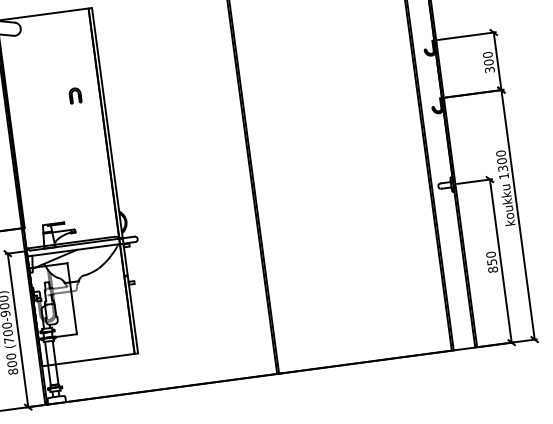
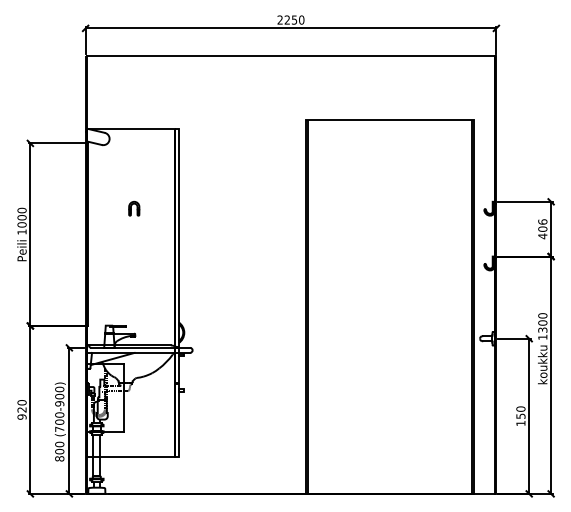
text: (488, 62) -> (542, 229), 300 -> 406
part: (75, 95) -> (134, 208), moved
text: (492, 269) -> (520, 423), 850 -> 150

